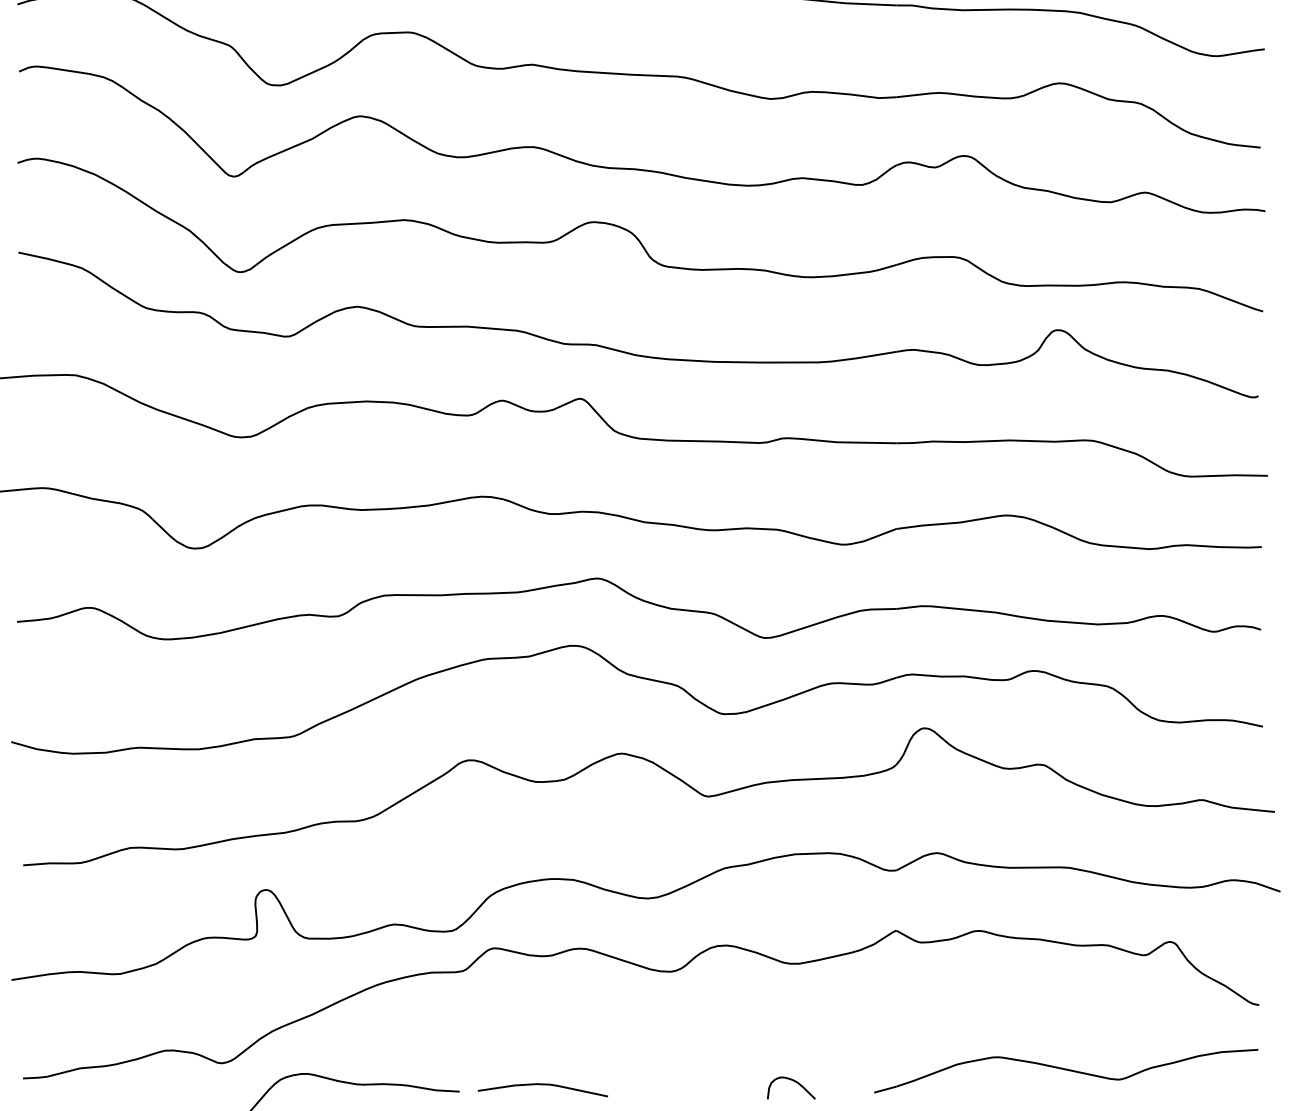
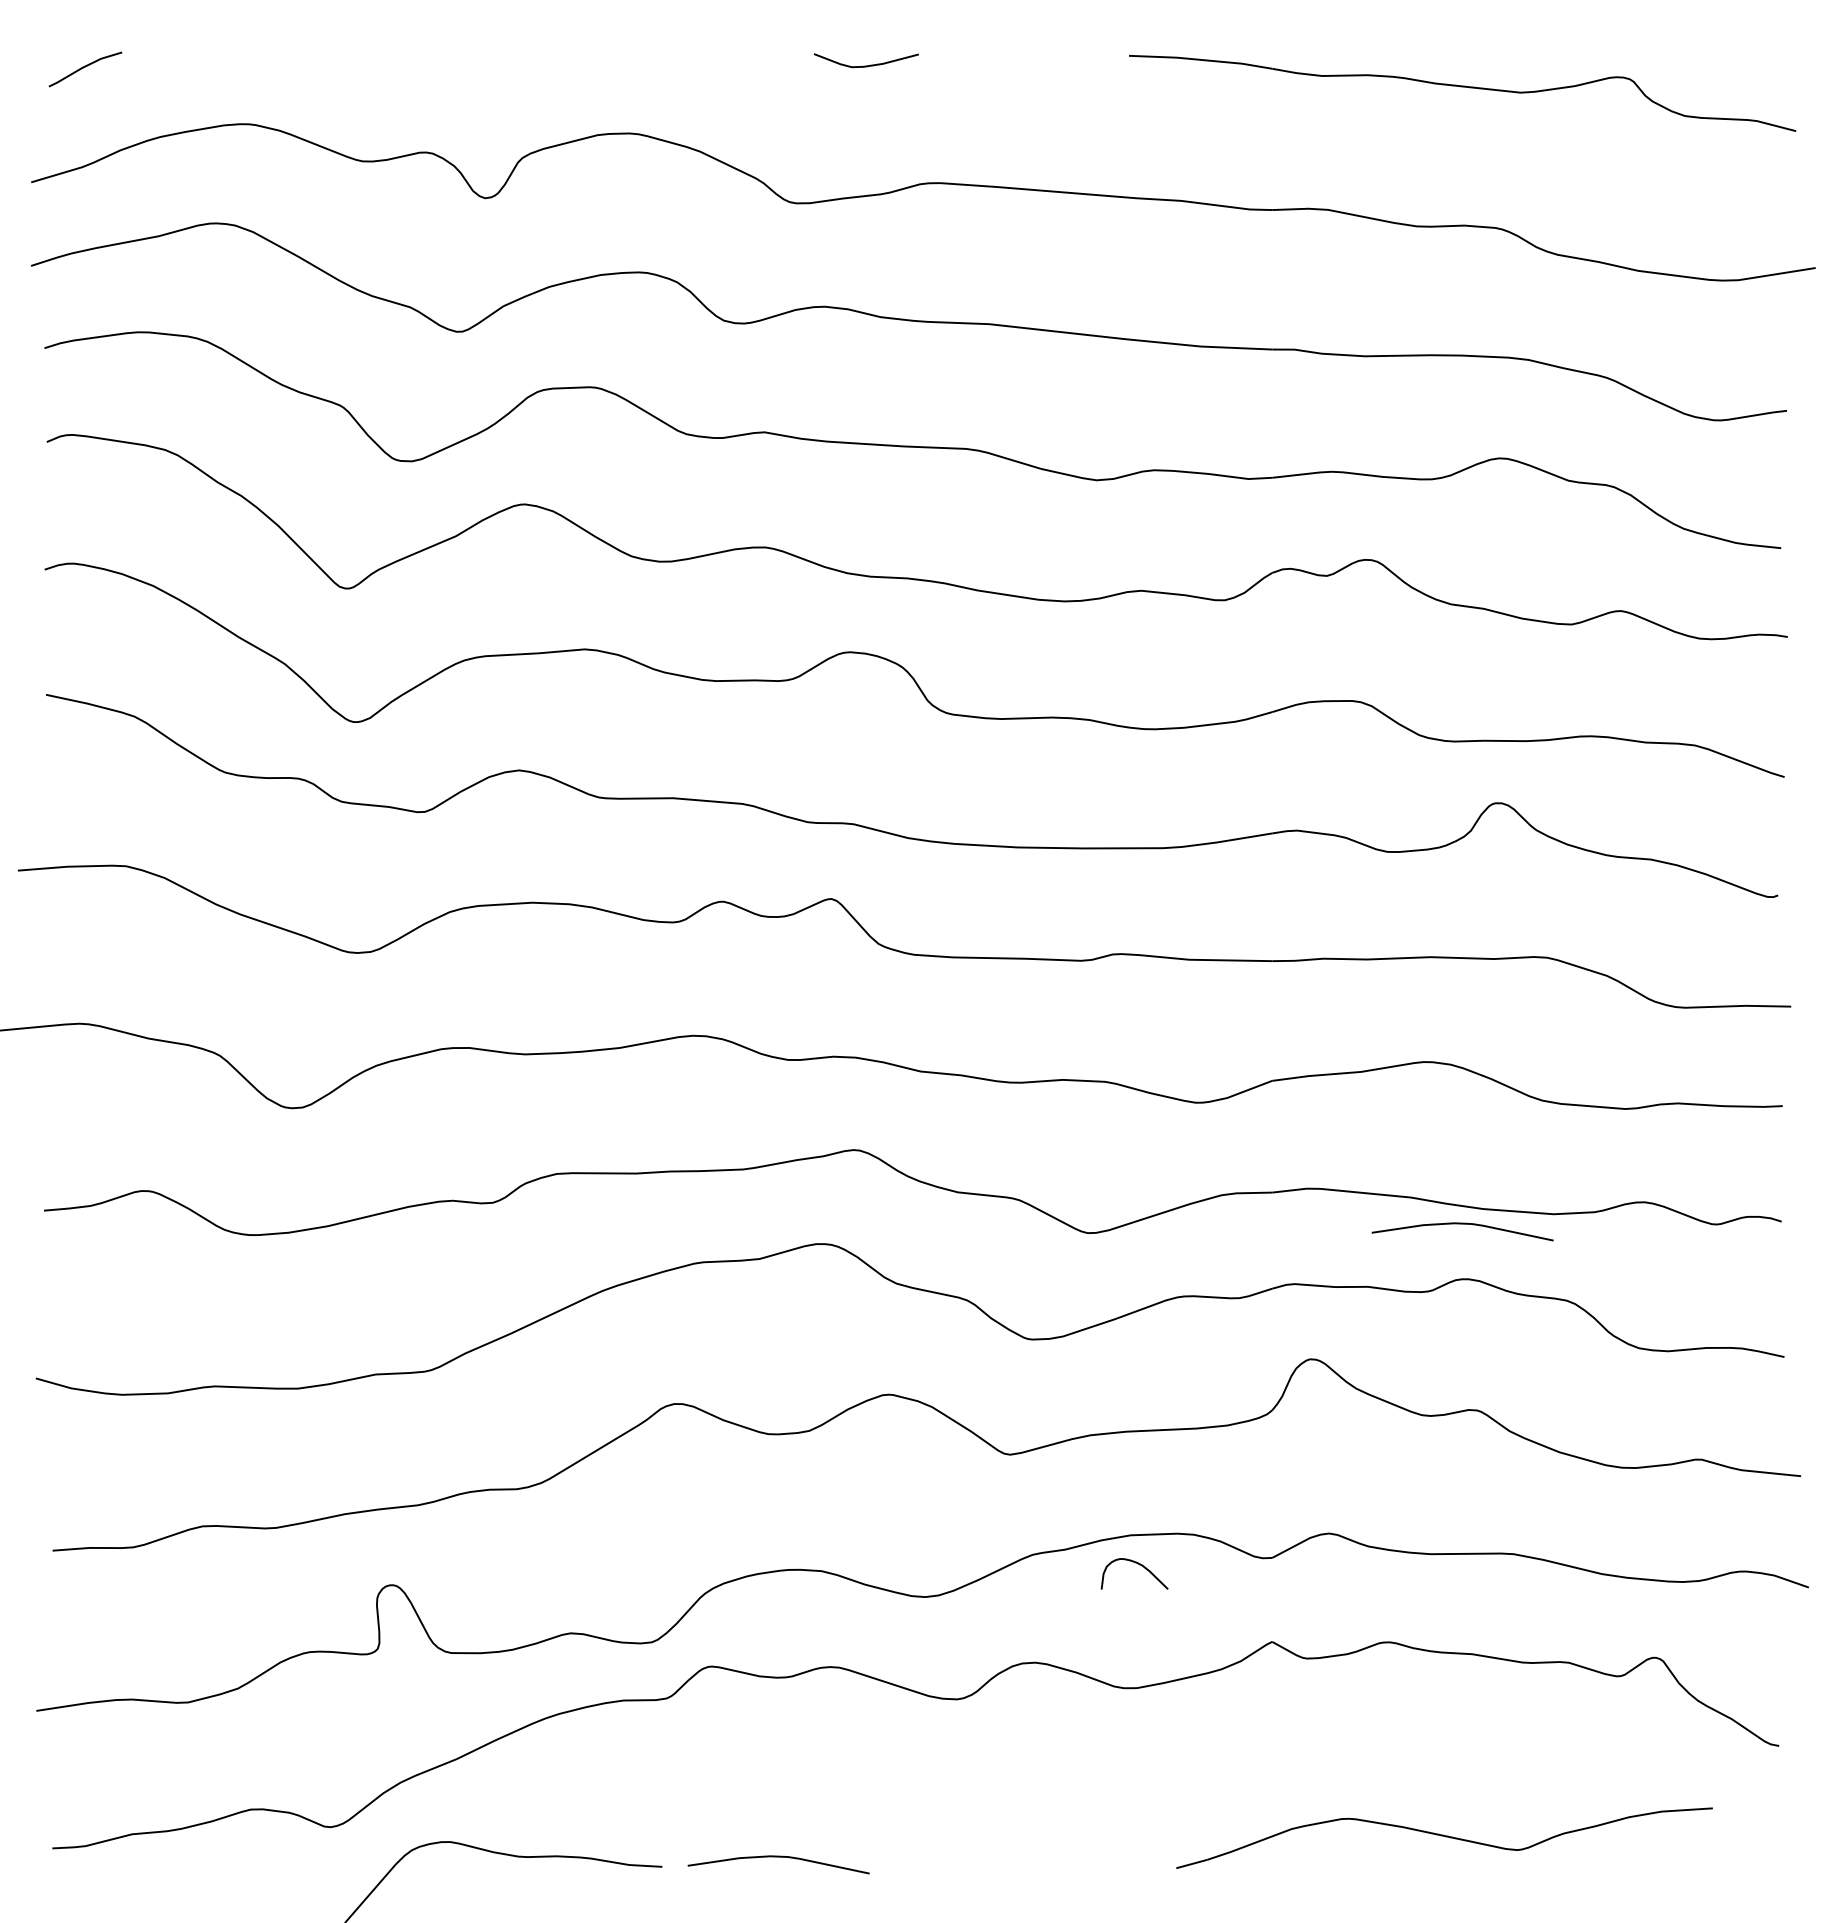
curve: (1032, 631) -> (1462, 1224), added
part: (1066, 1070) -> (1444, 1837), moved
curve: (794, 1082) -> (1139, 1565), moved

